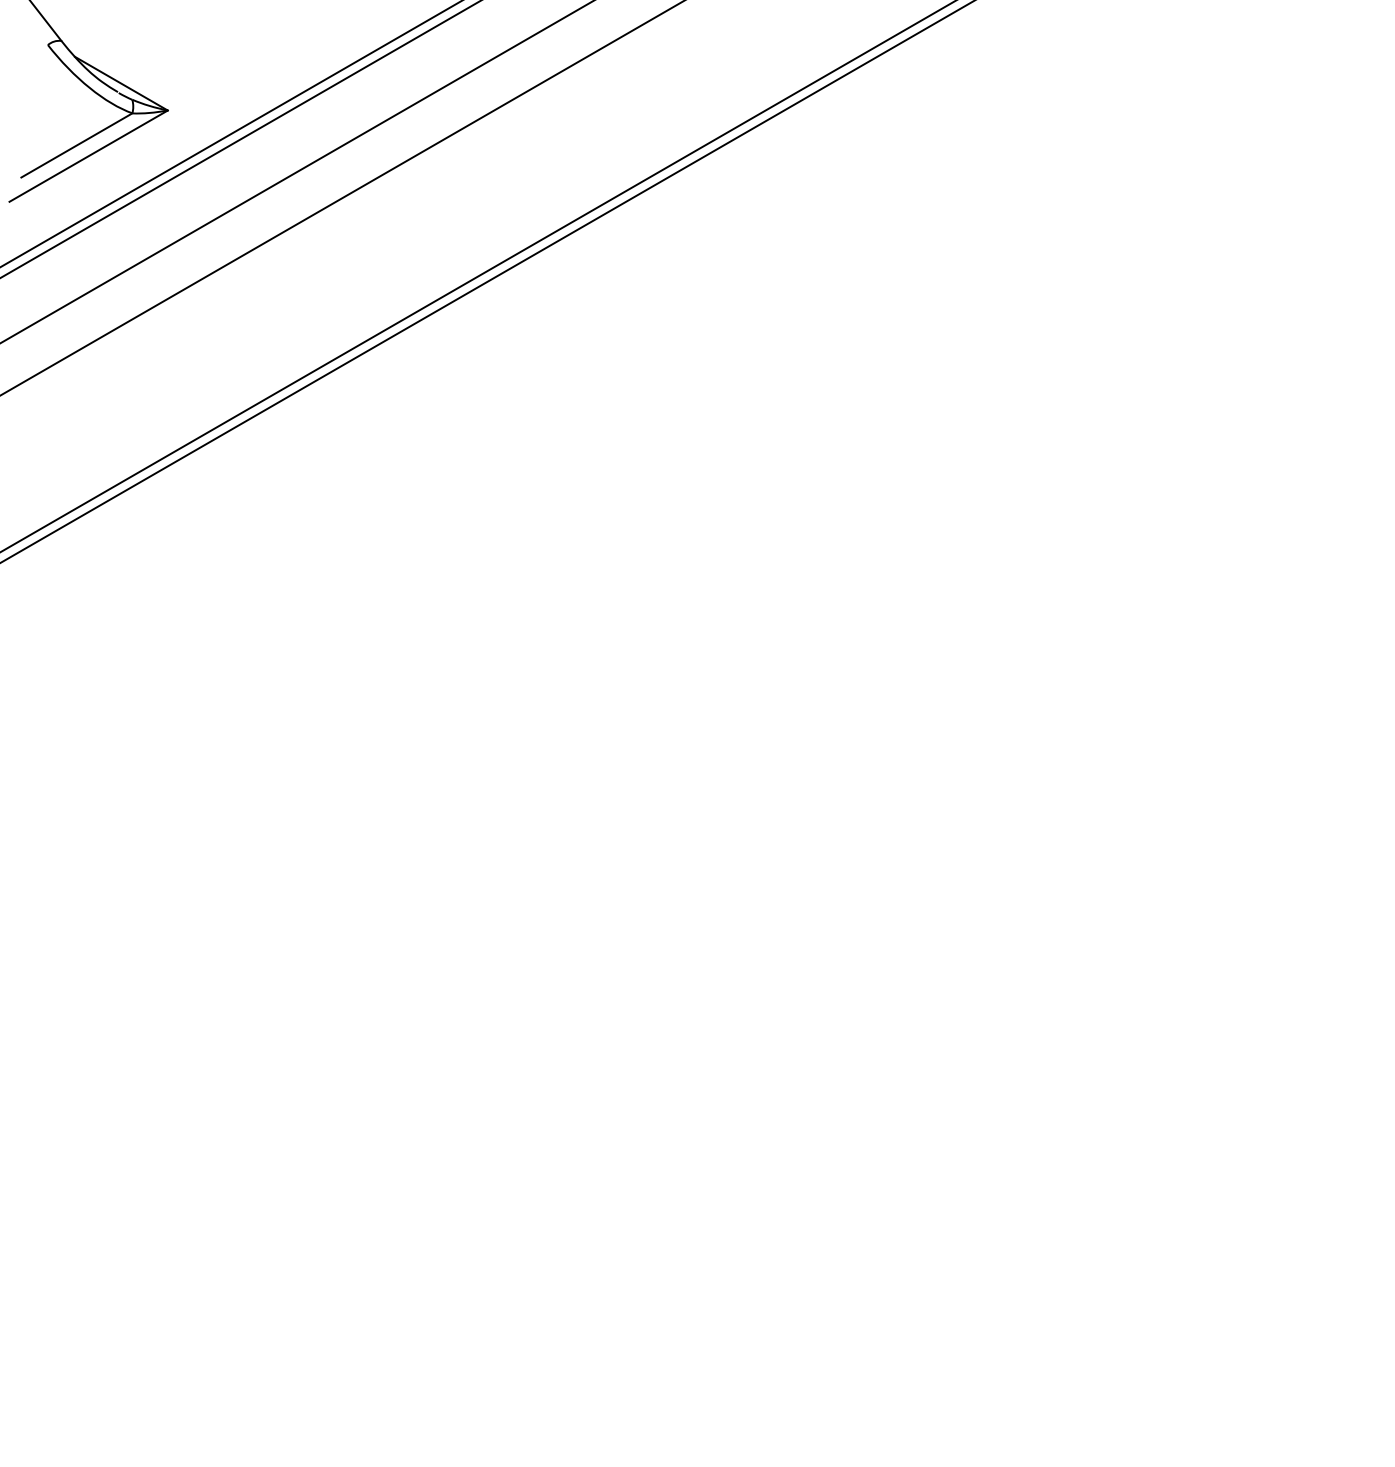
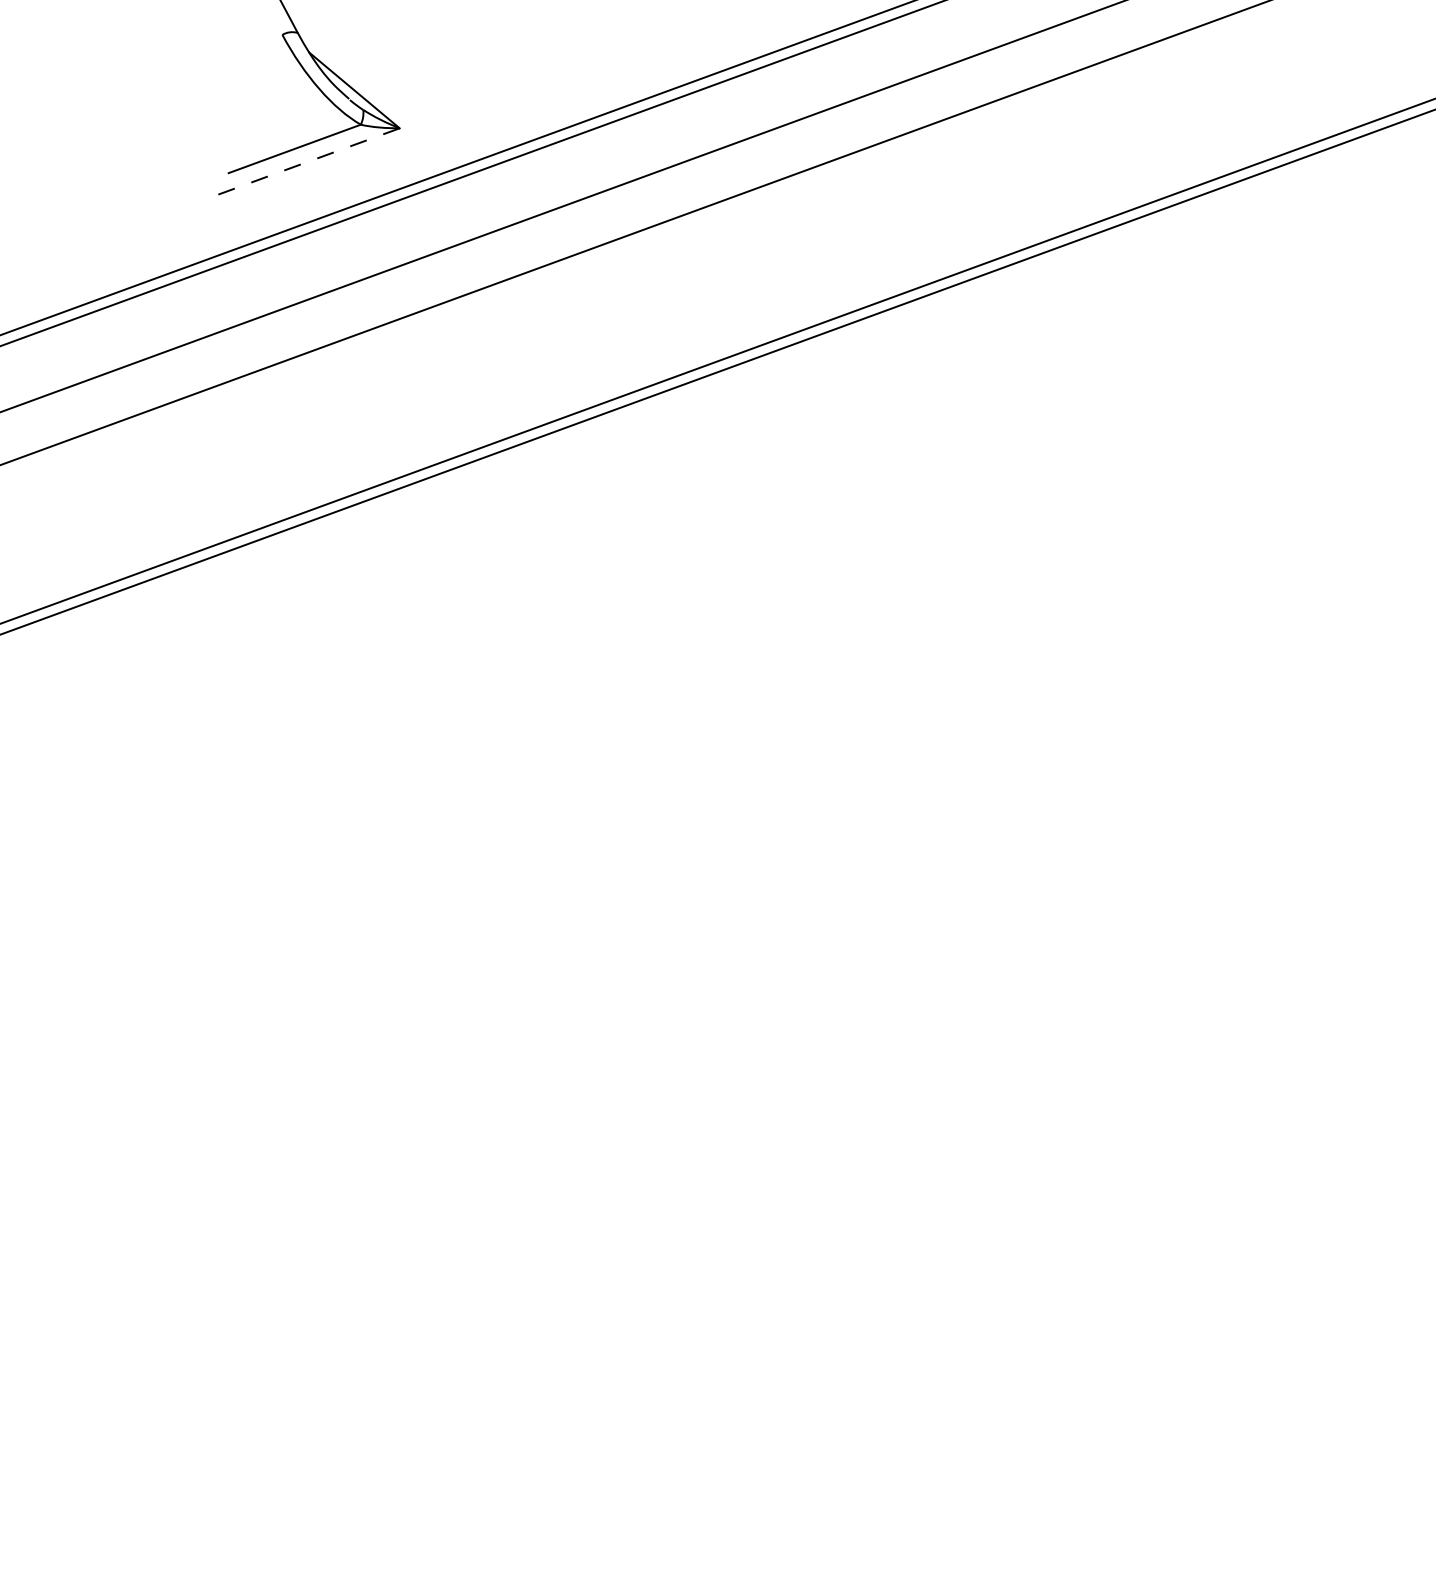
line: (88, 156) -> (305, 163), solid -> dashed

